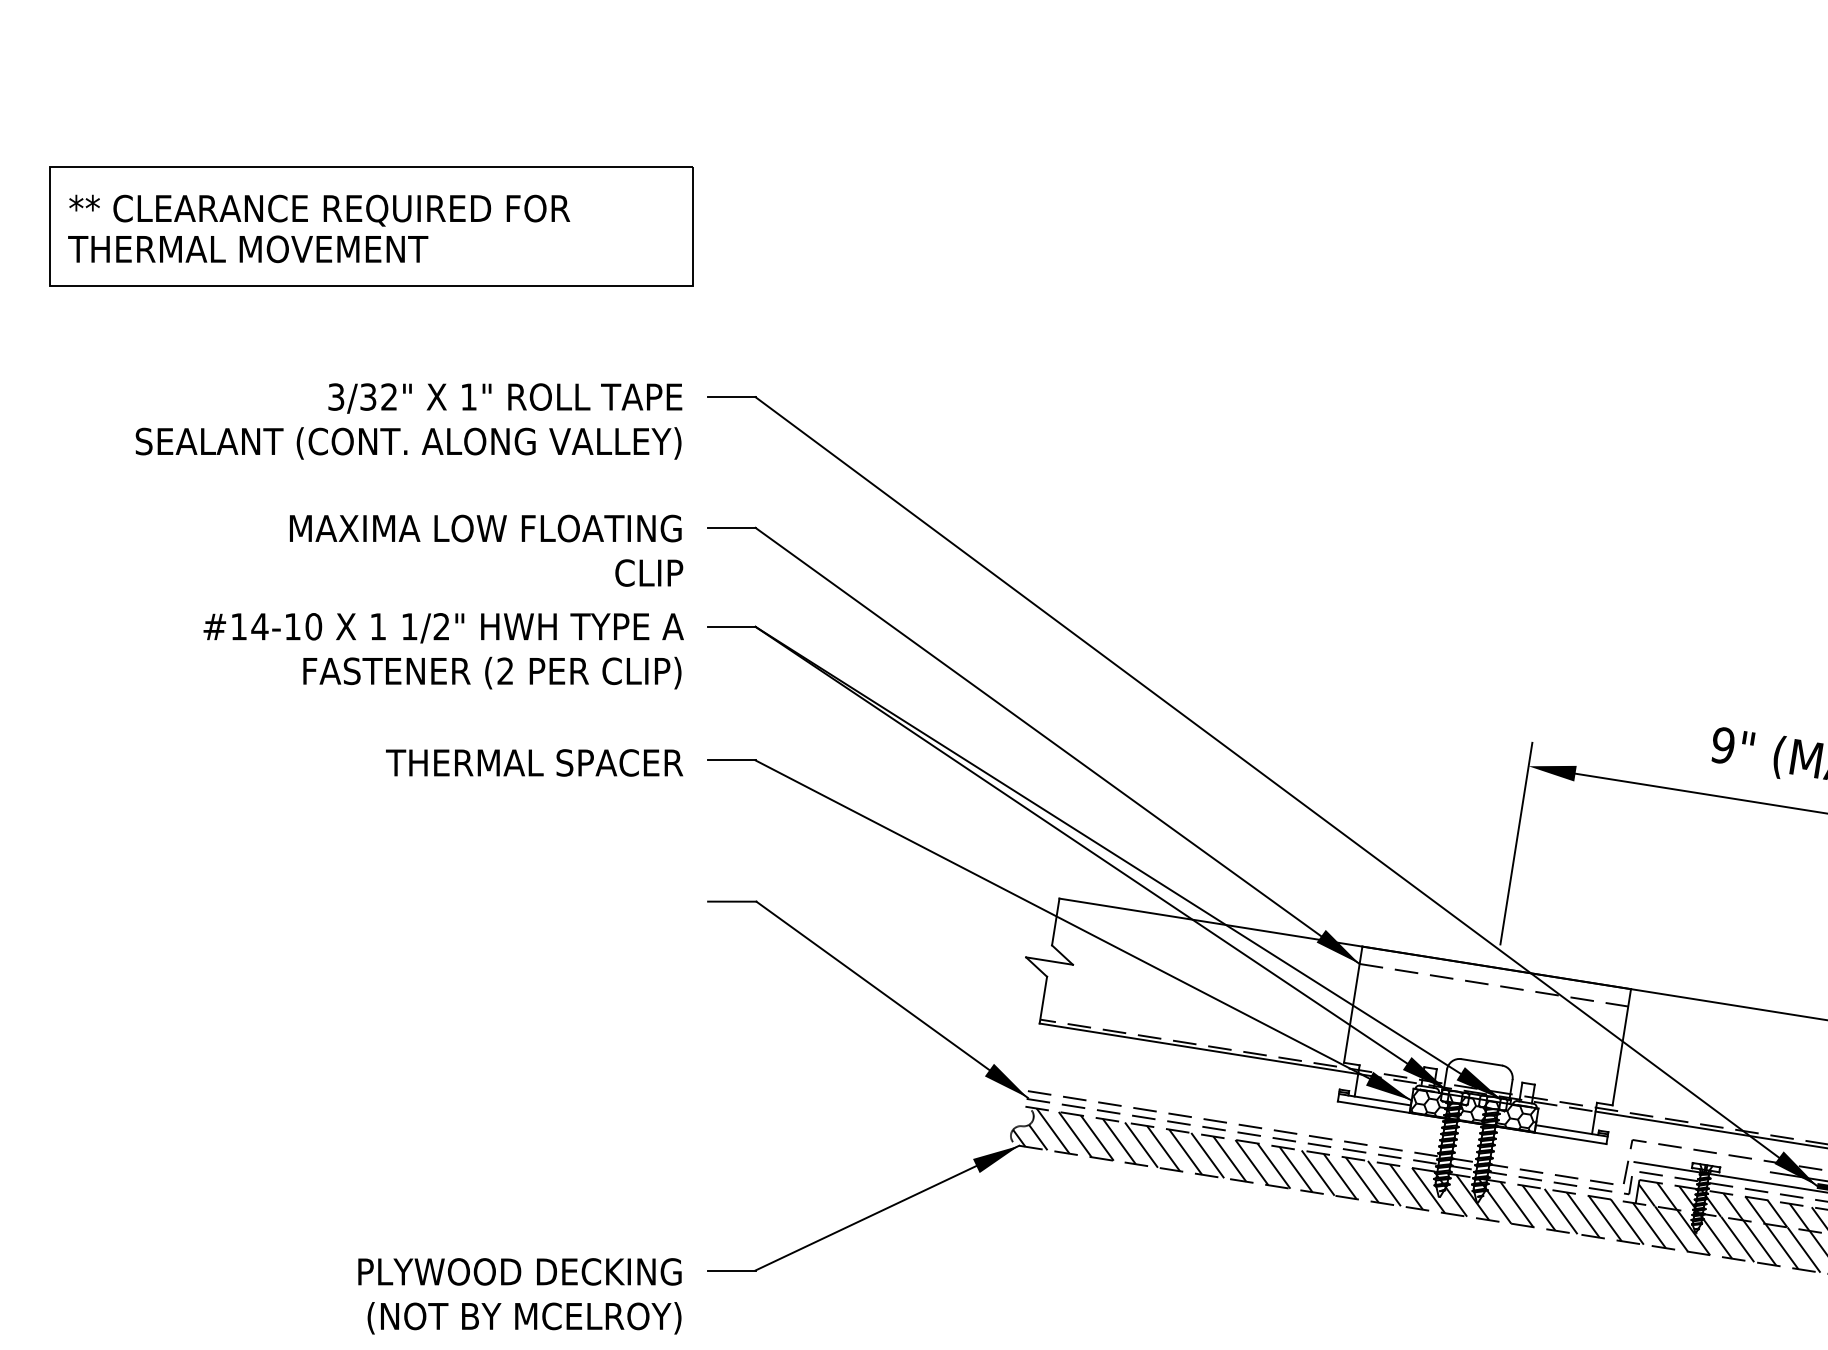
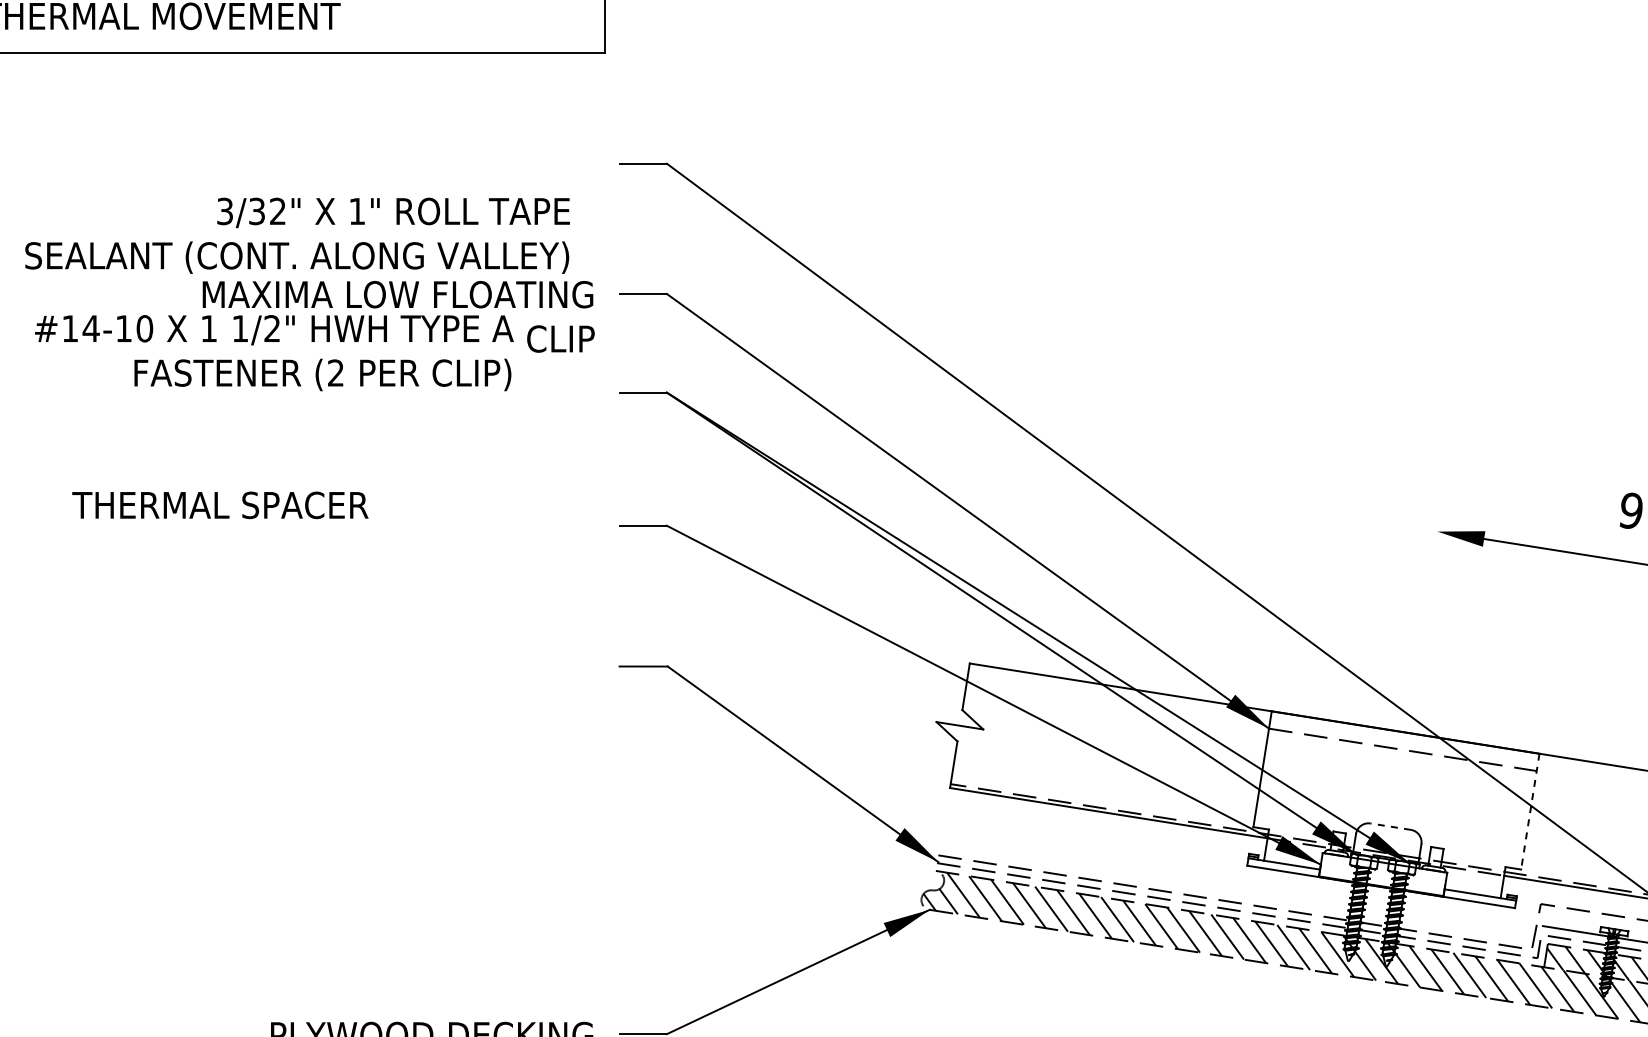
text: (408, 421) -> (297, 235), moved
text: (443, 651) -> (274, 353), moved
text: (534, 762) -> (220, 504), moved
line: (1516, 843) -> (1425, 608), removed
line: (1621, 1047) -> (1529, 811), solid -> dashed
line: (1481, 1062) -> (1390, 826), solid -> dashed
hatch: (1474, 1110) -> (1383, 874), removed

